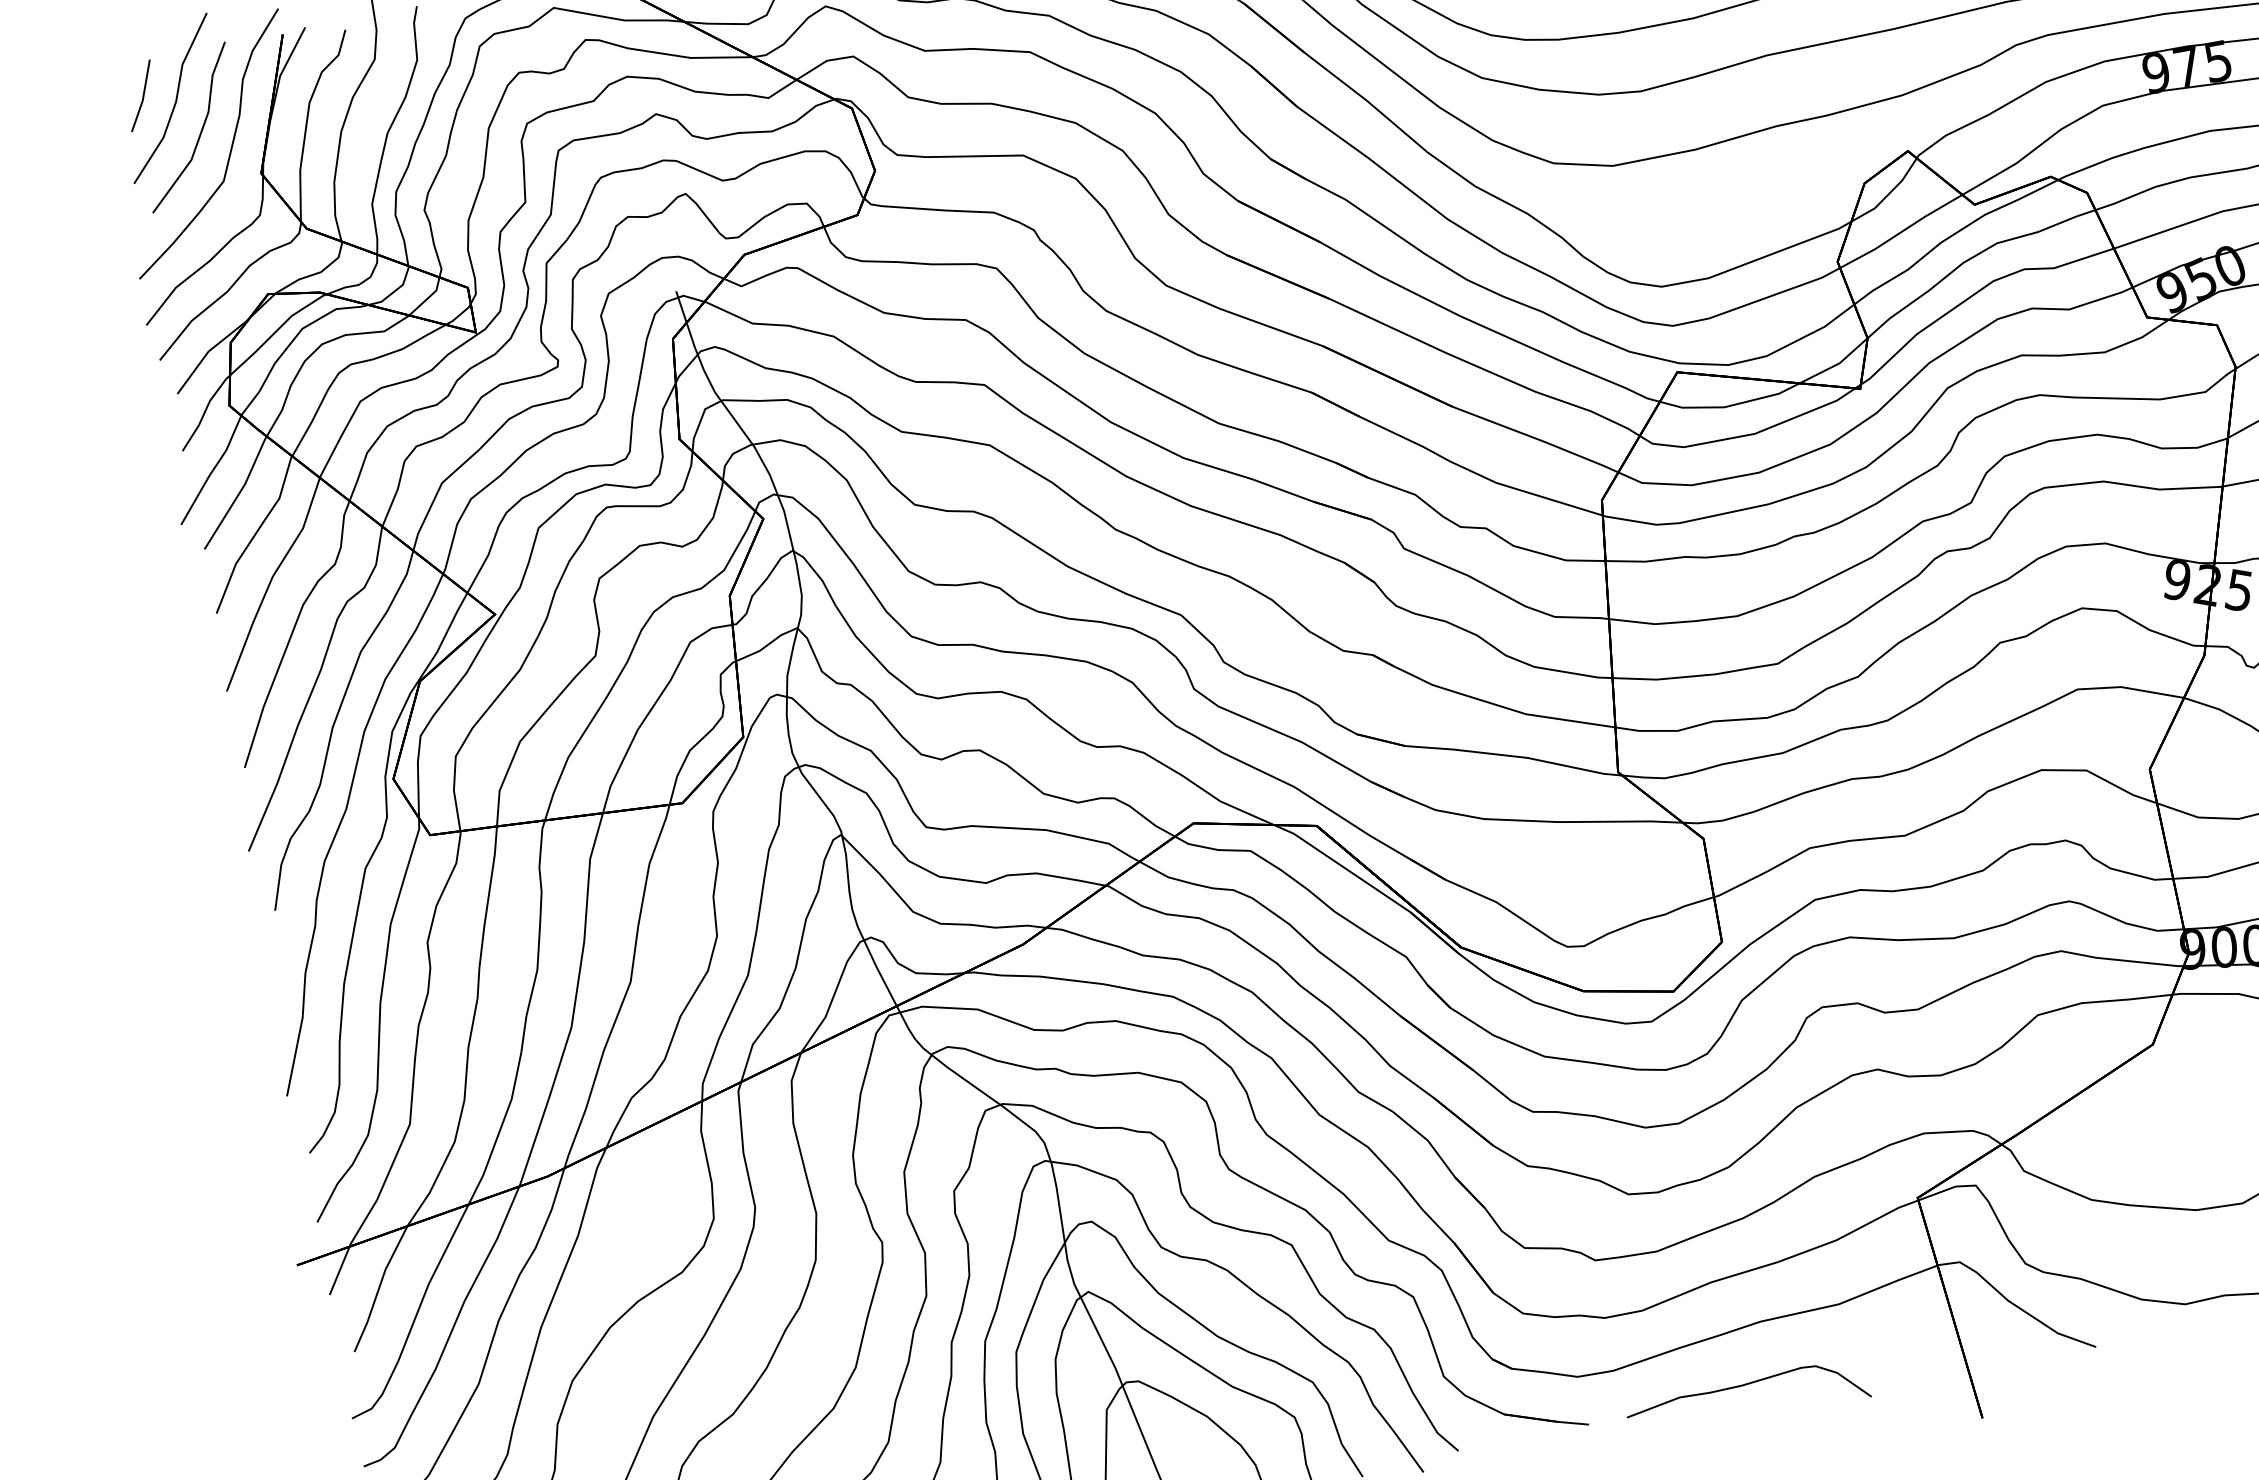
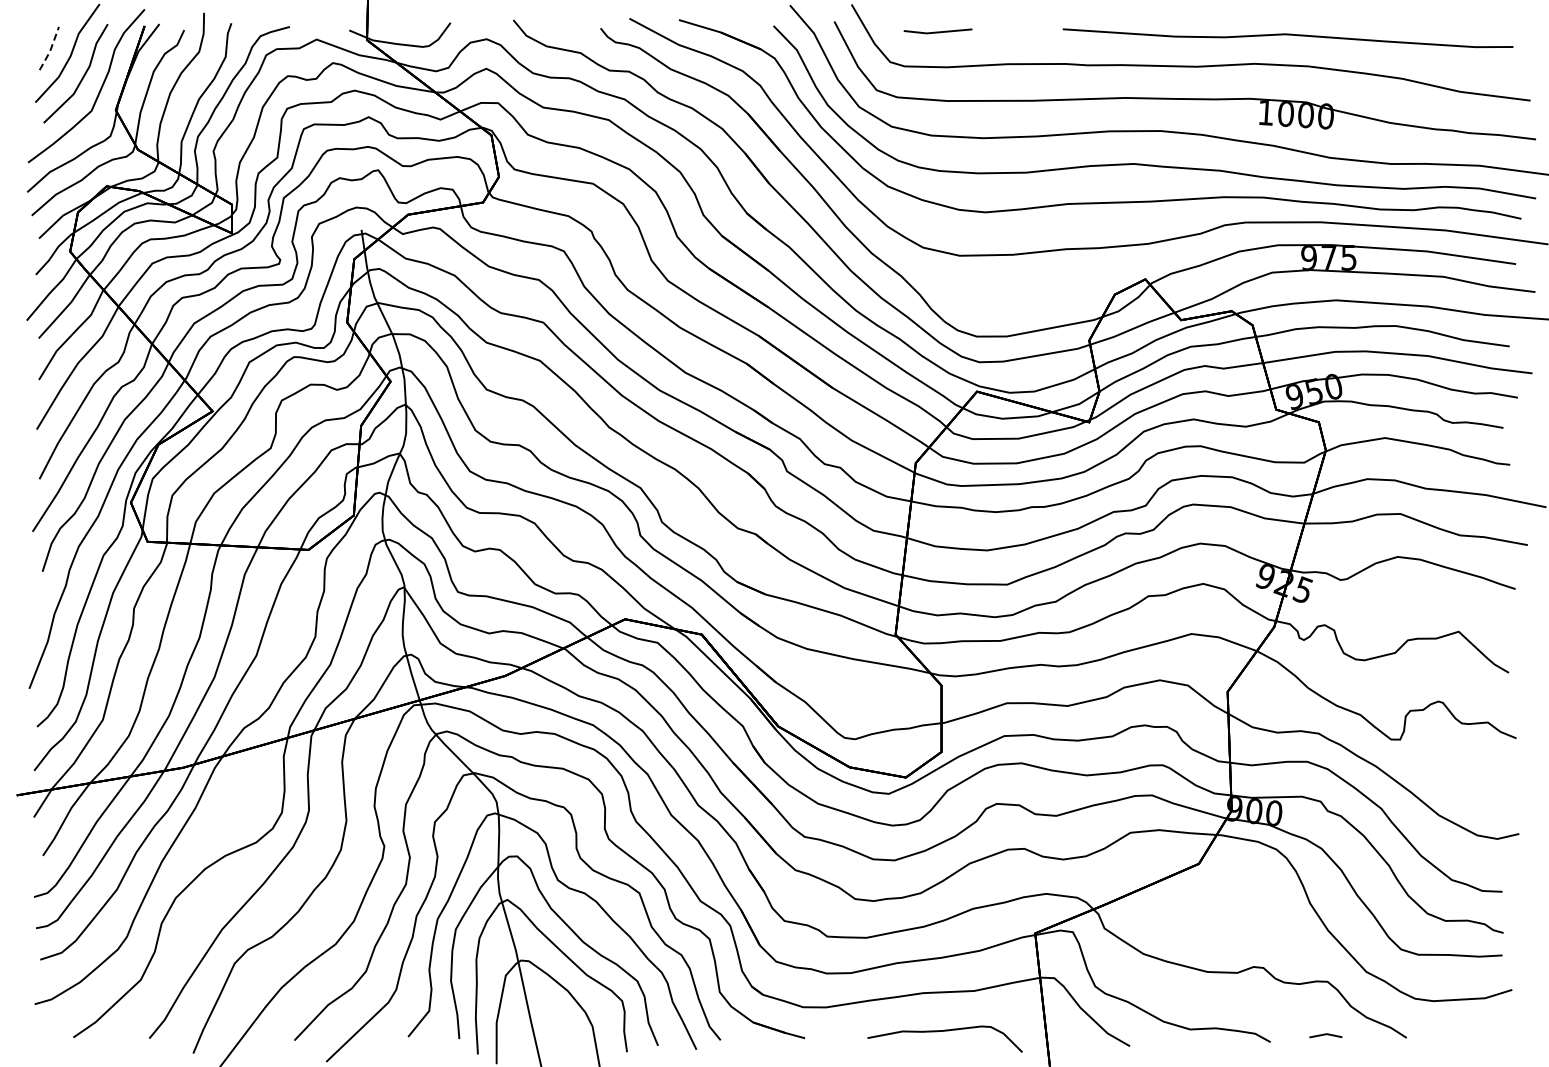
line: (142, 97) -> (50, 49), solid -> dashed
curve: (1744, 1385) -> (944, 1031), moved

